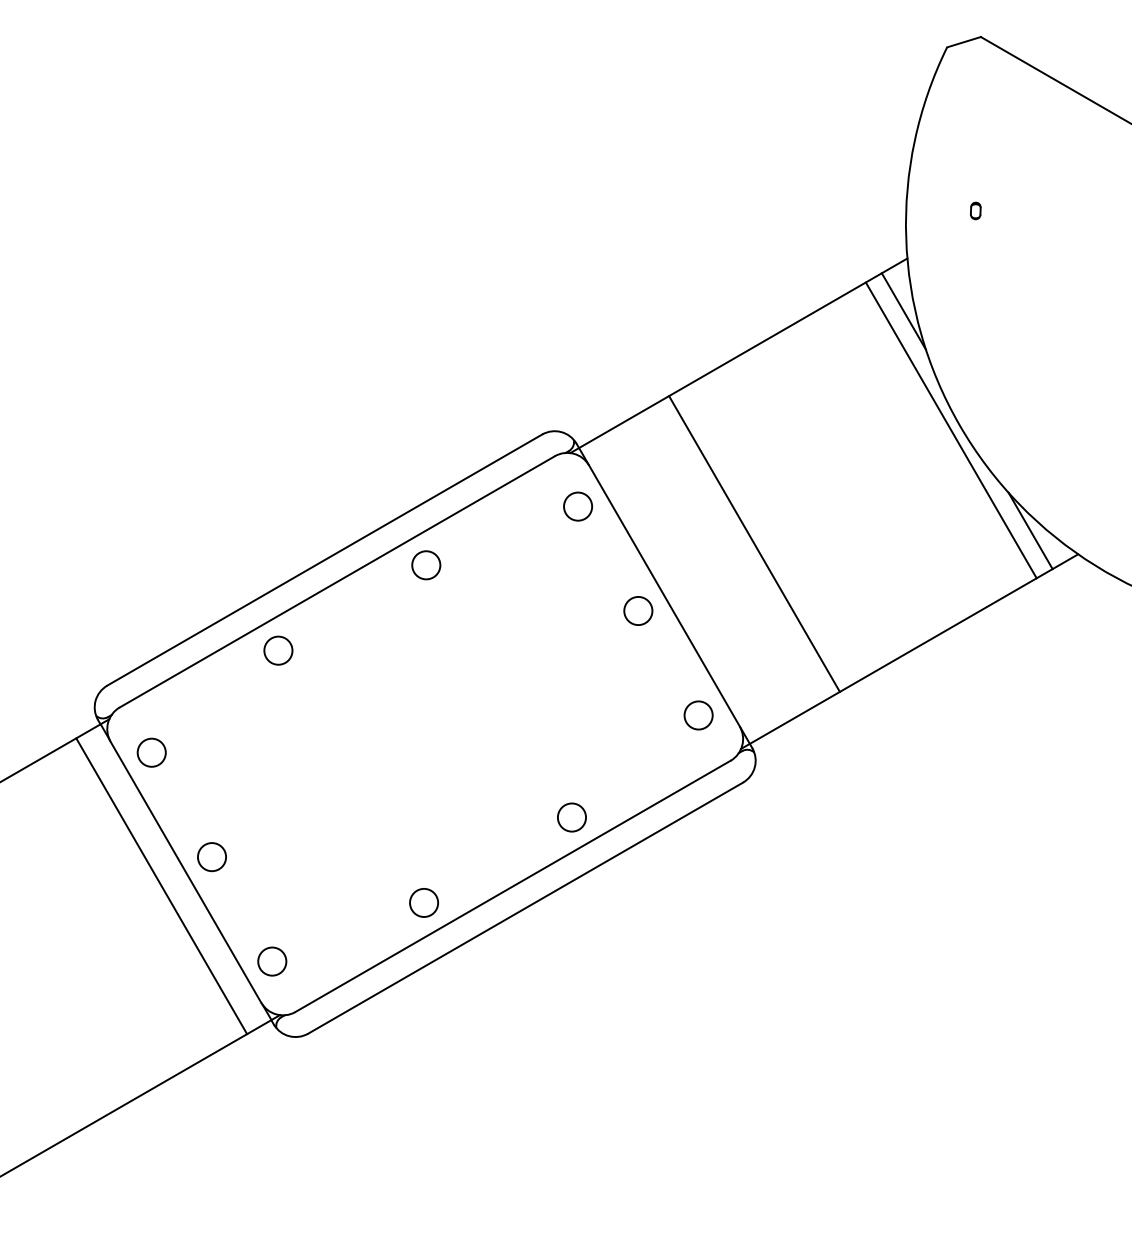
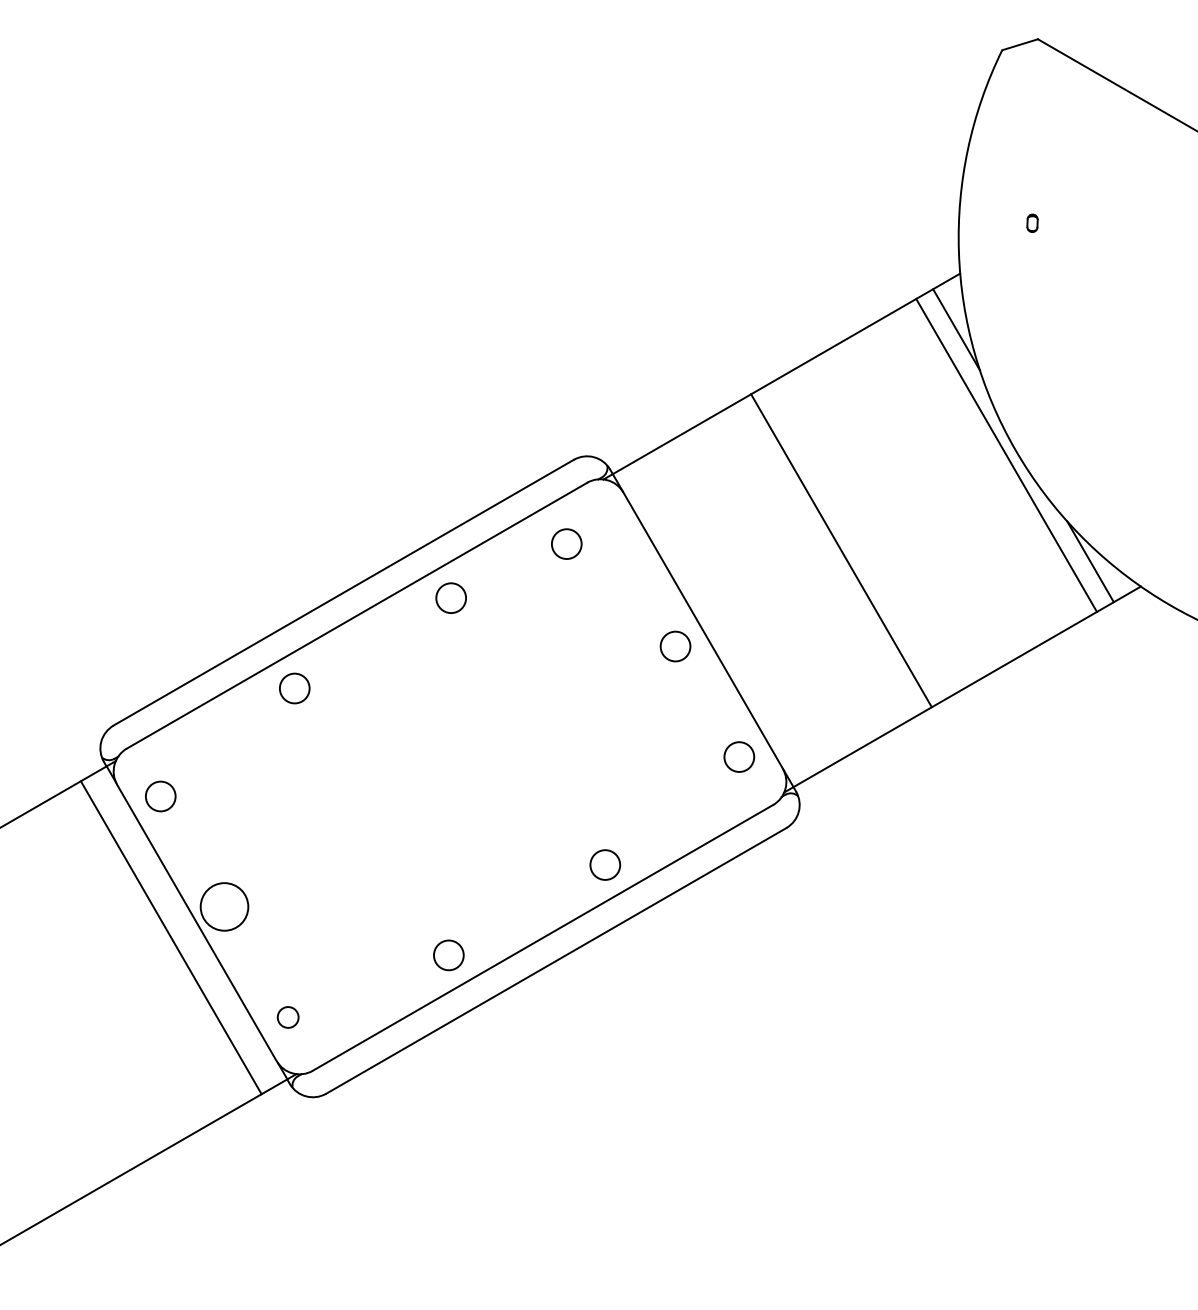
circle: (577, 506) -> (566, 543), moved
line: (754, 543) -> (841, 550), moved
circle: (212, 856) -> (224, 906), size x1.6
circle: (271, 961) -> (287, 1017), size x0.7

